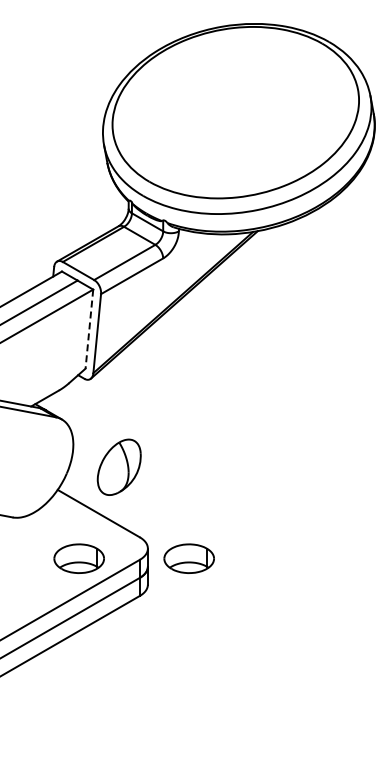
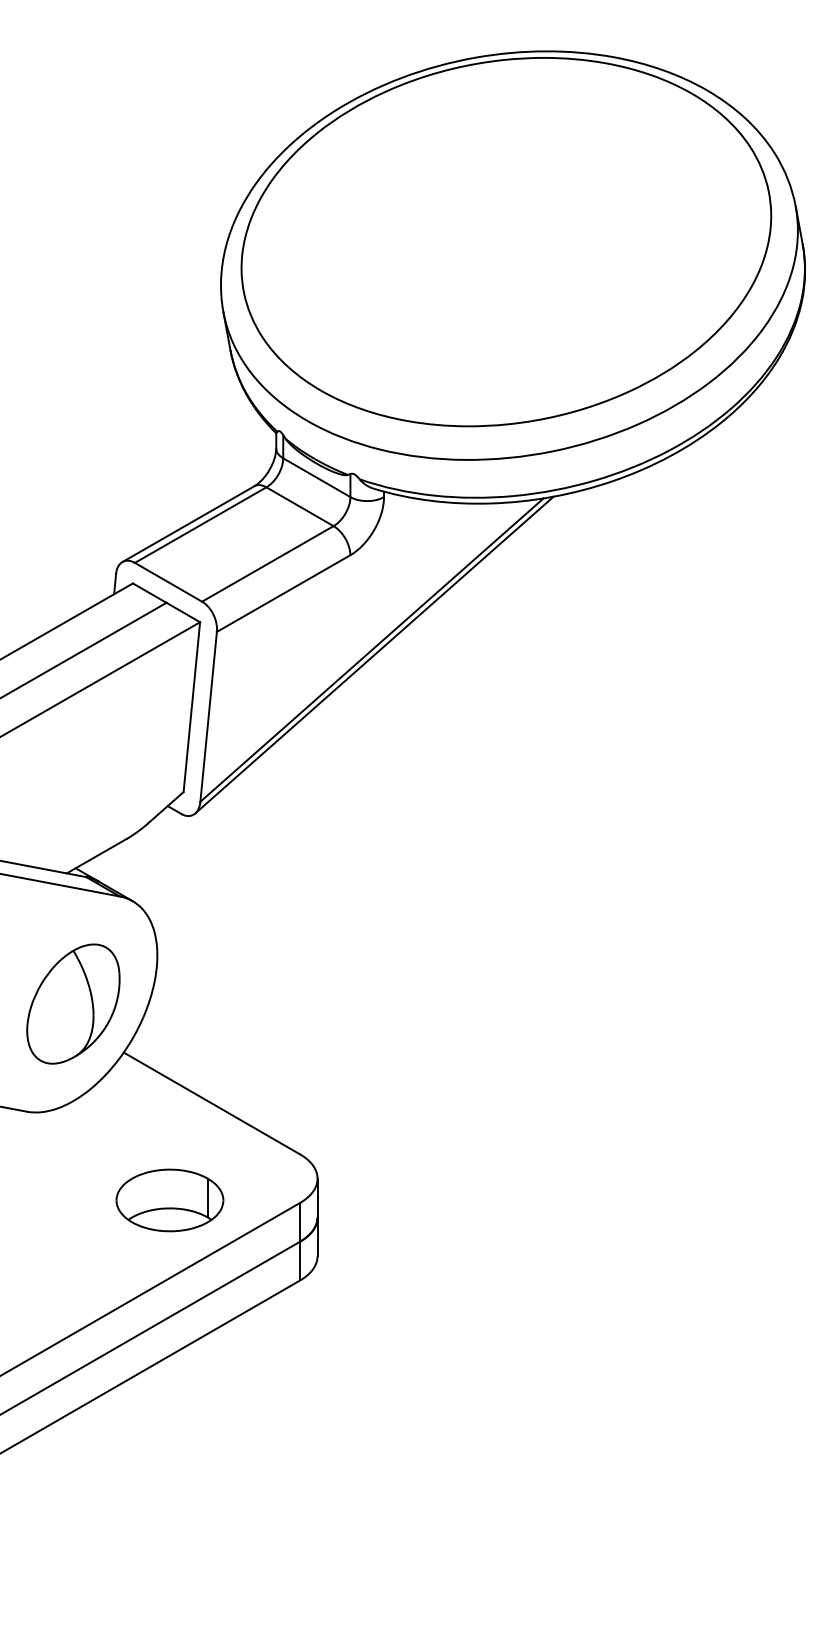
line: (89, 329) -> (192, 707), dashed -> solid
part: (118, 466) -> (71, 1002), moved
part: (188, 558) -> (404, 1199), removed

